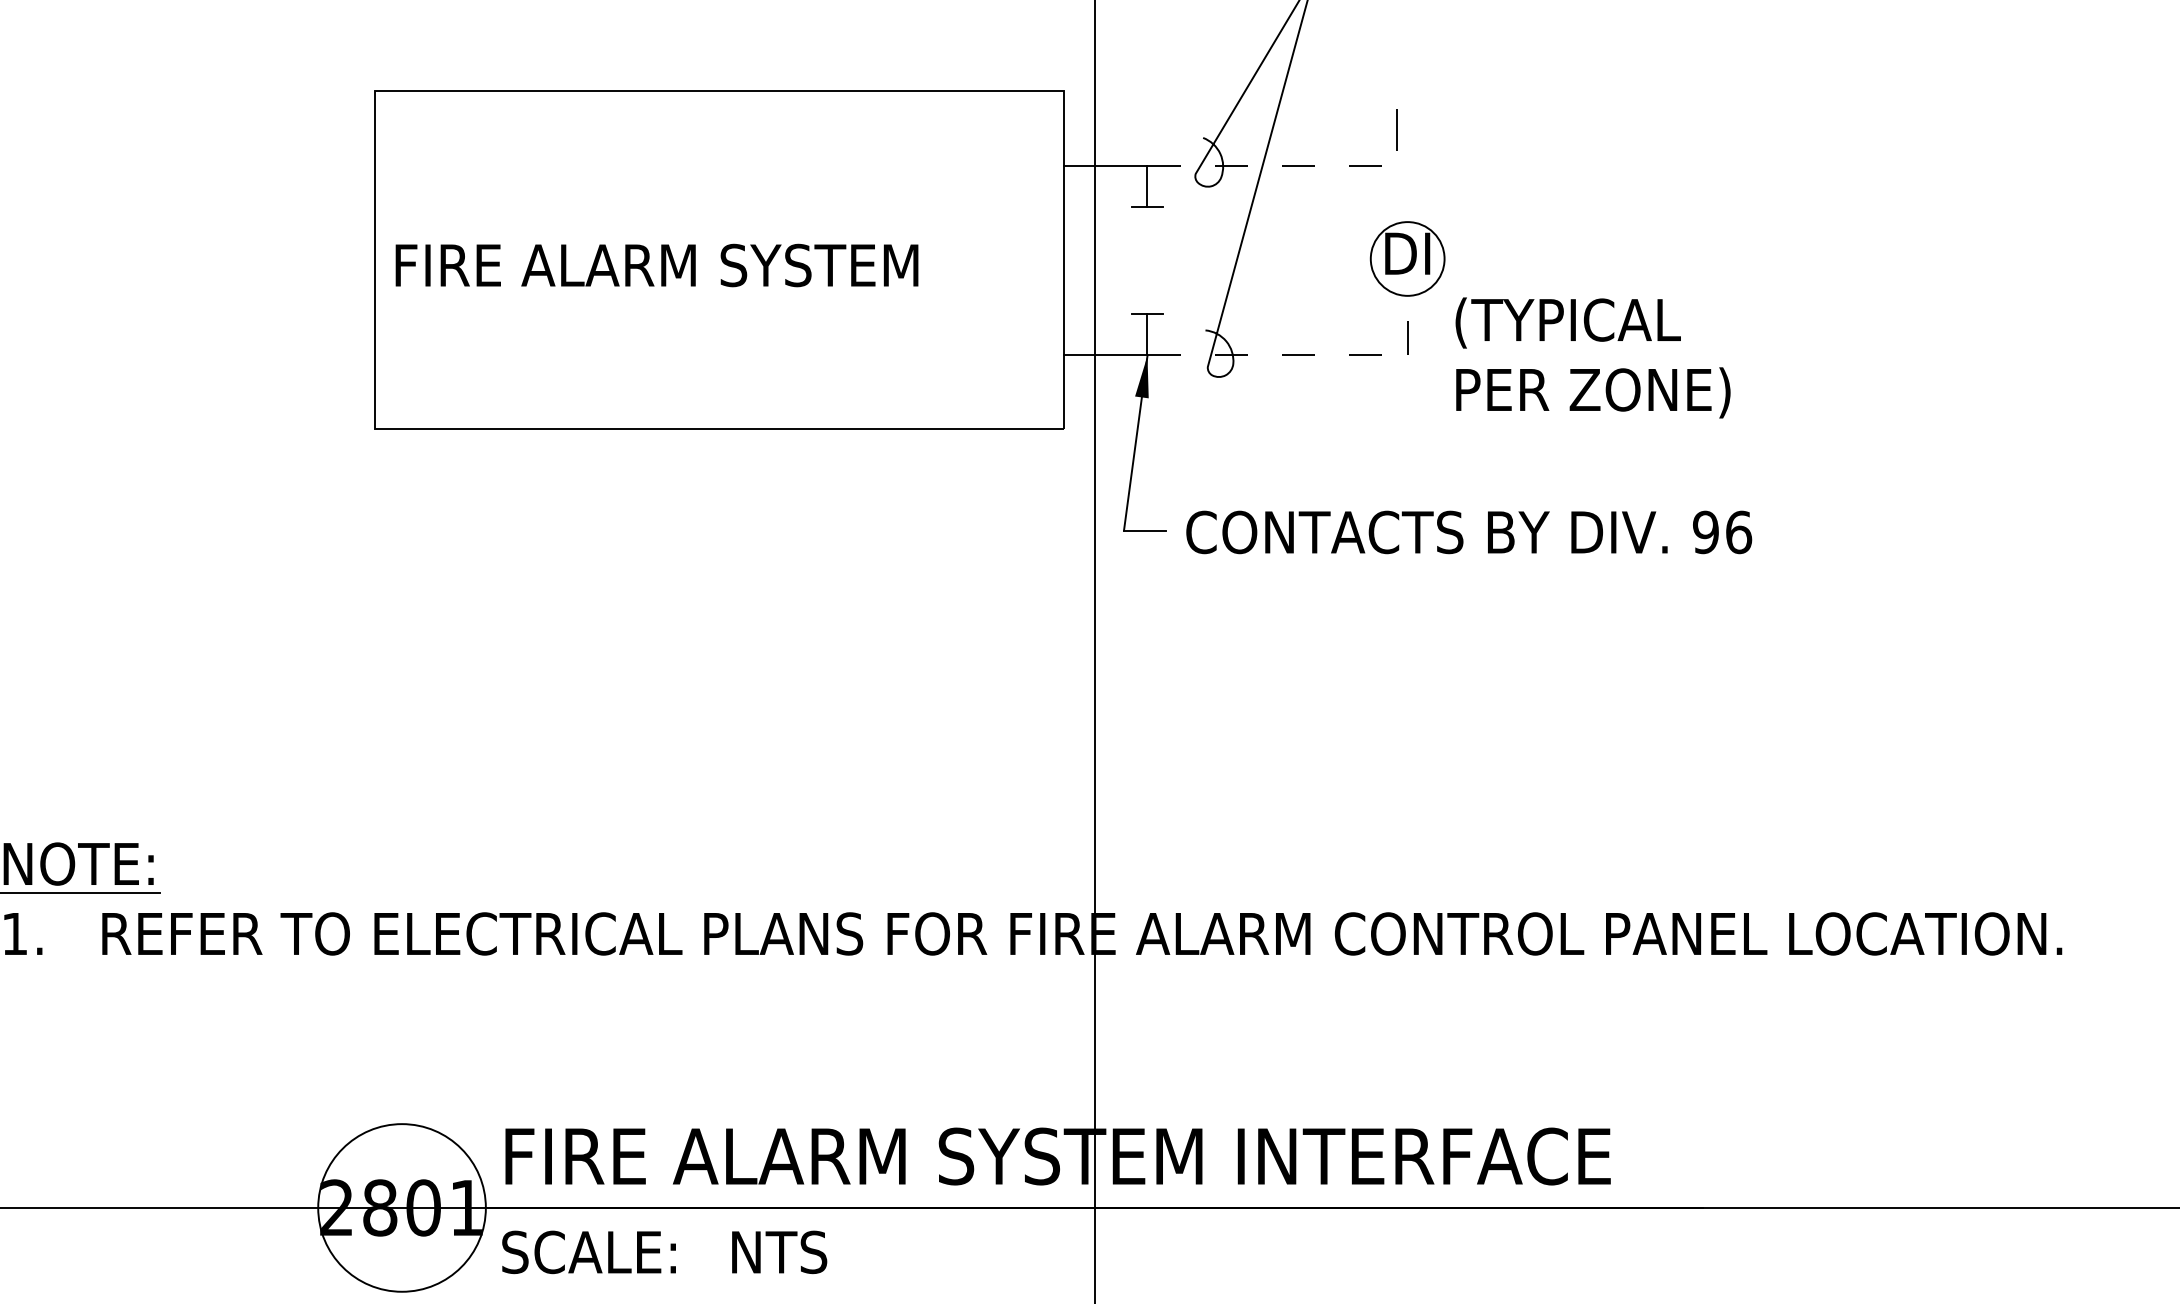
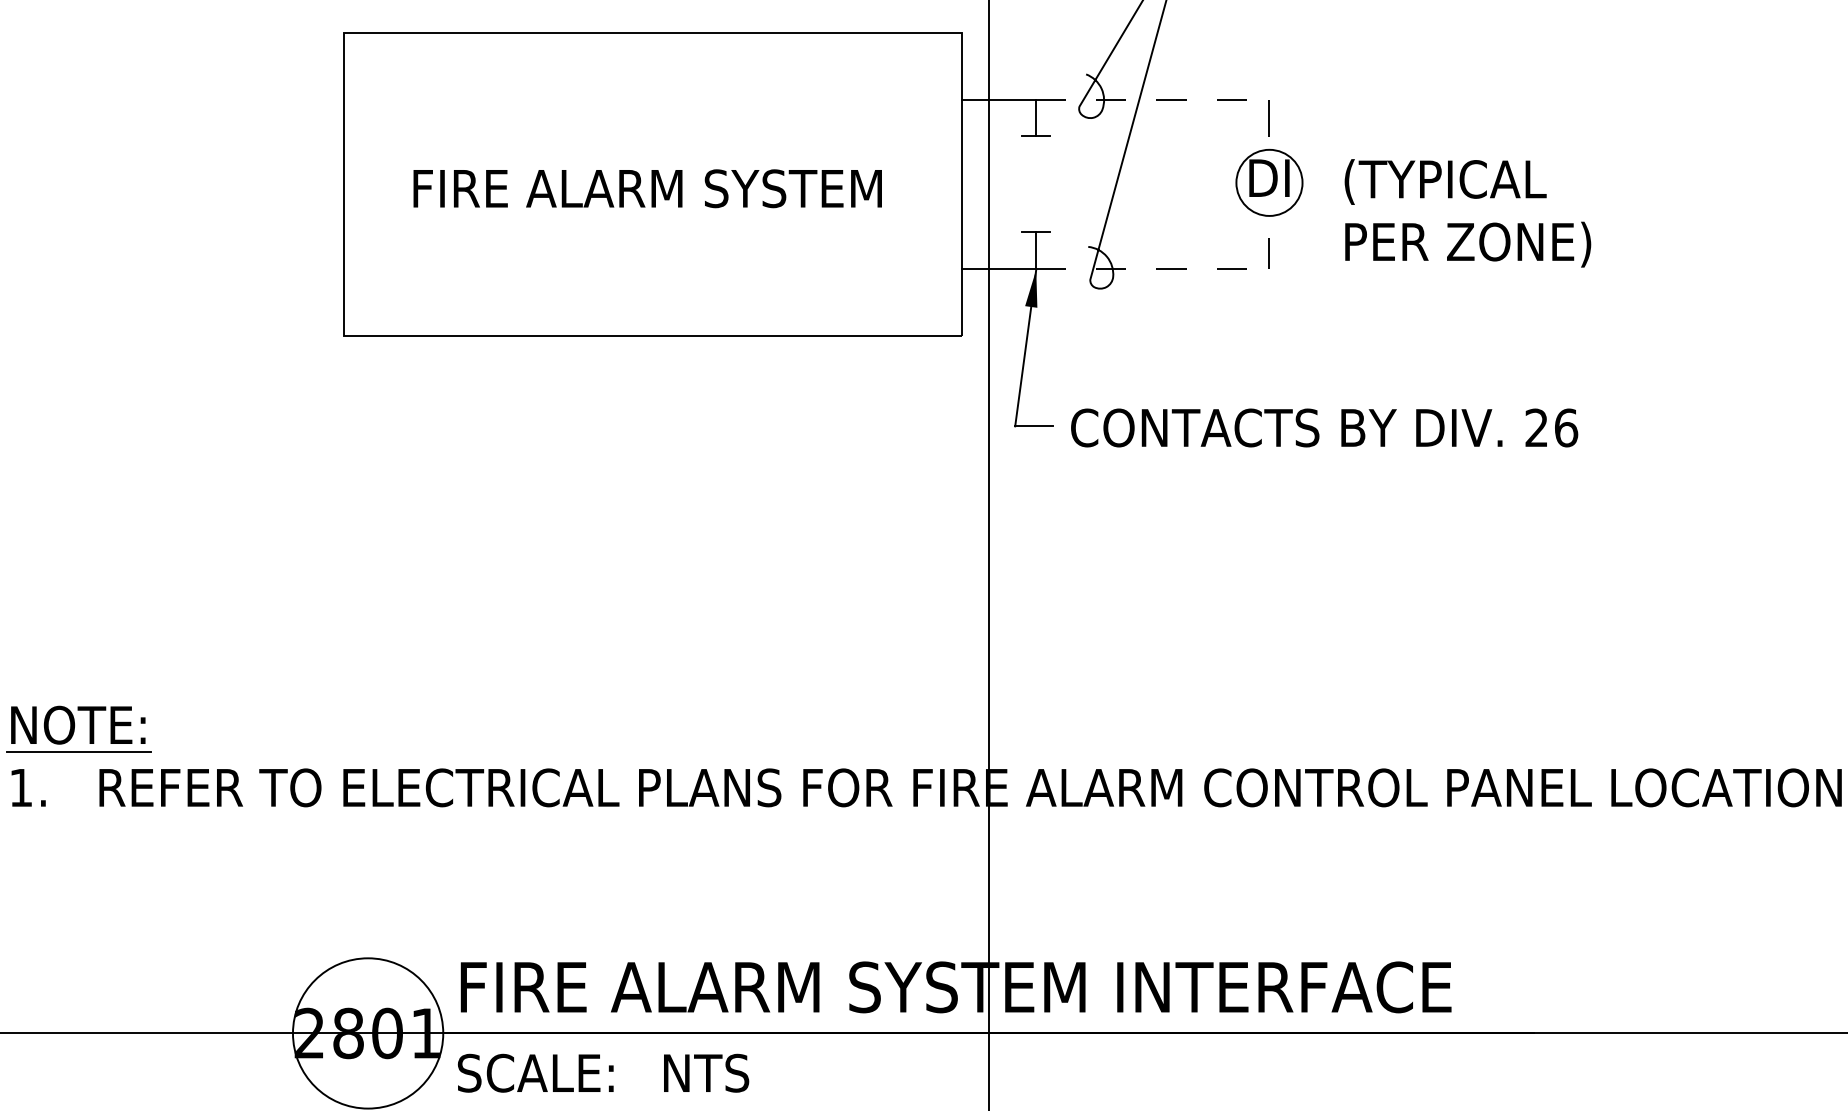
line: (1396, 129) -> (1269, 117), moved
text: (656, 265) -> (647, 188), moved
text: (1592, 357) -> (1467, 212), moved
text: (1705, 532) -> (1536, 428), 96 -> 26

